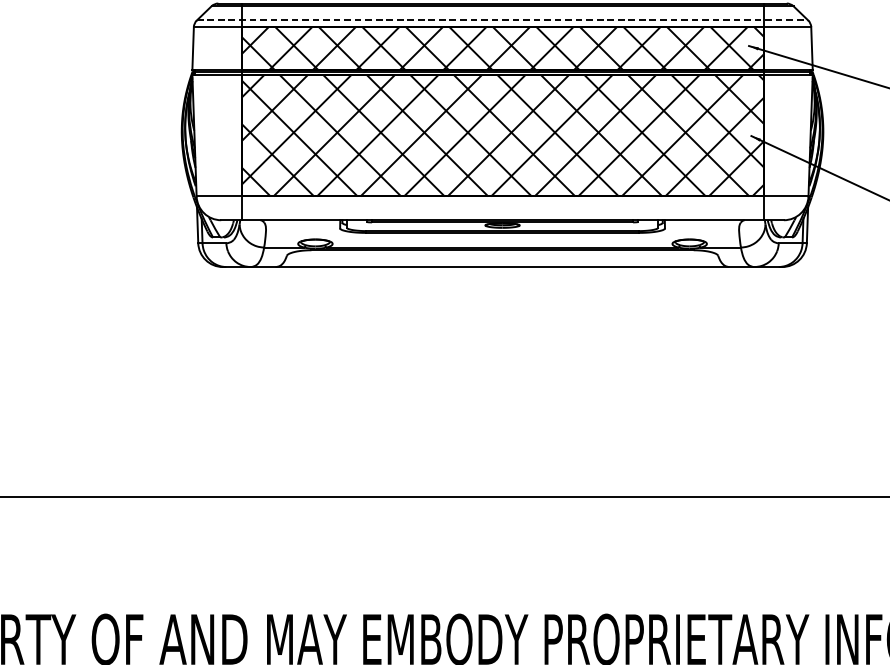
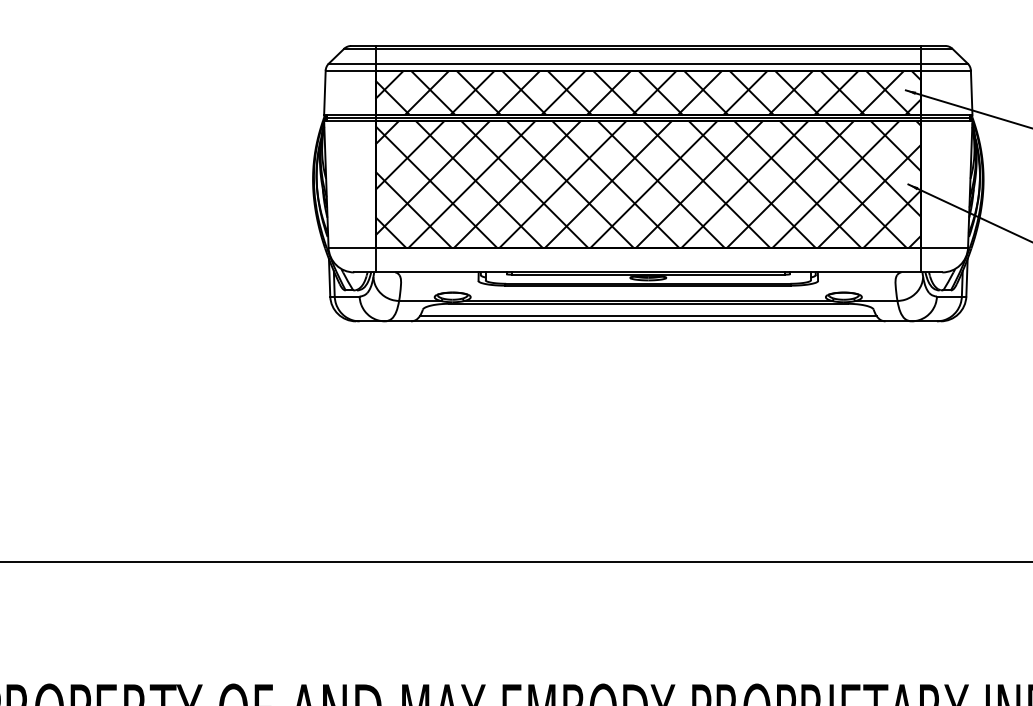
line: (502, 20) -> (648, 63), dashed -> solid
line: (501, 262) -> (647, 316), added

